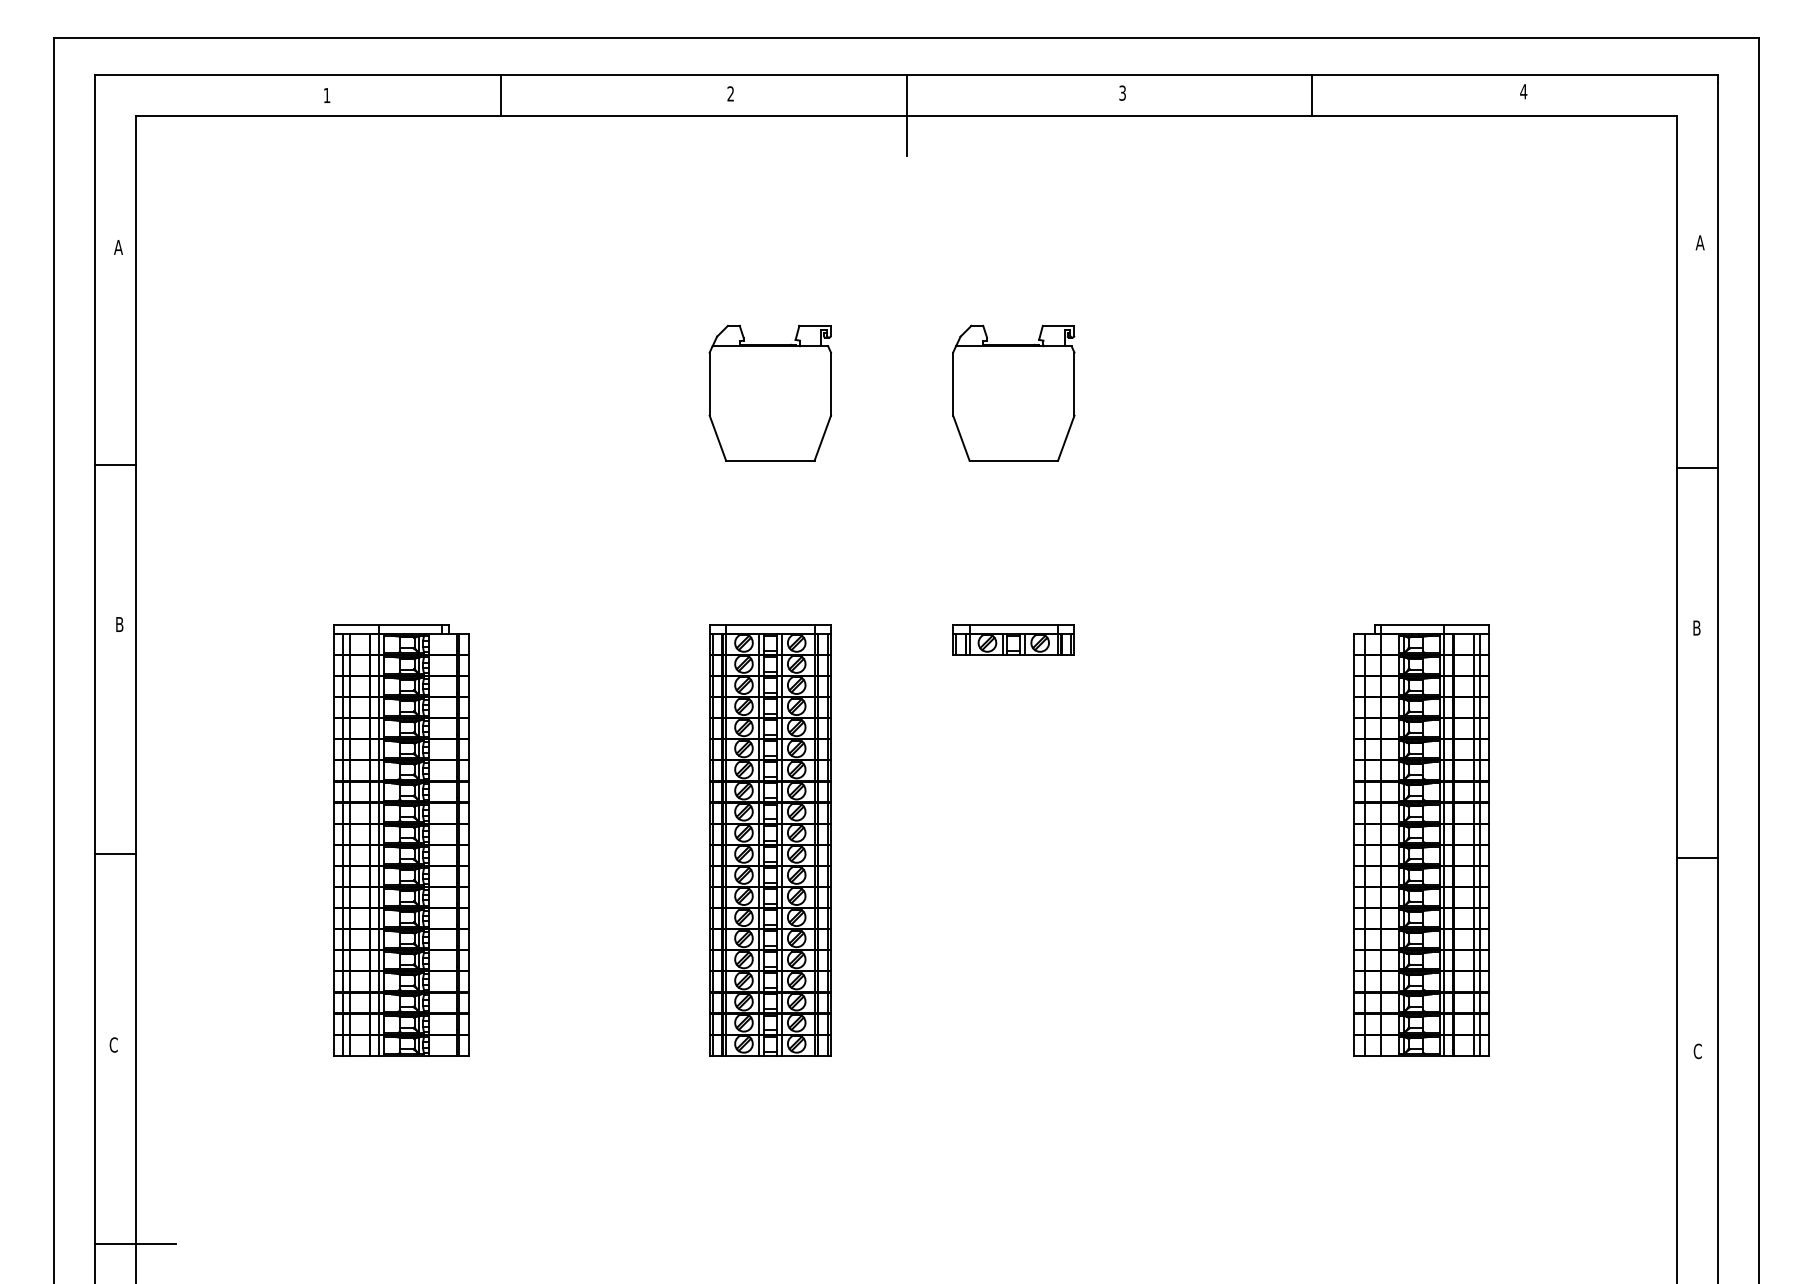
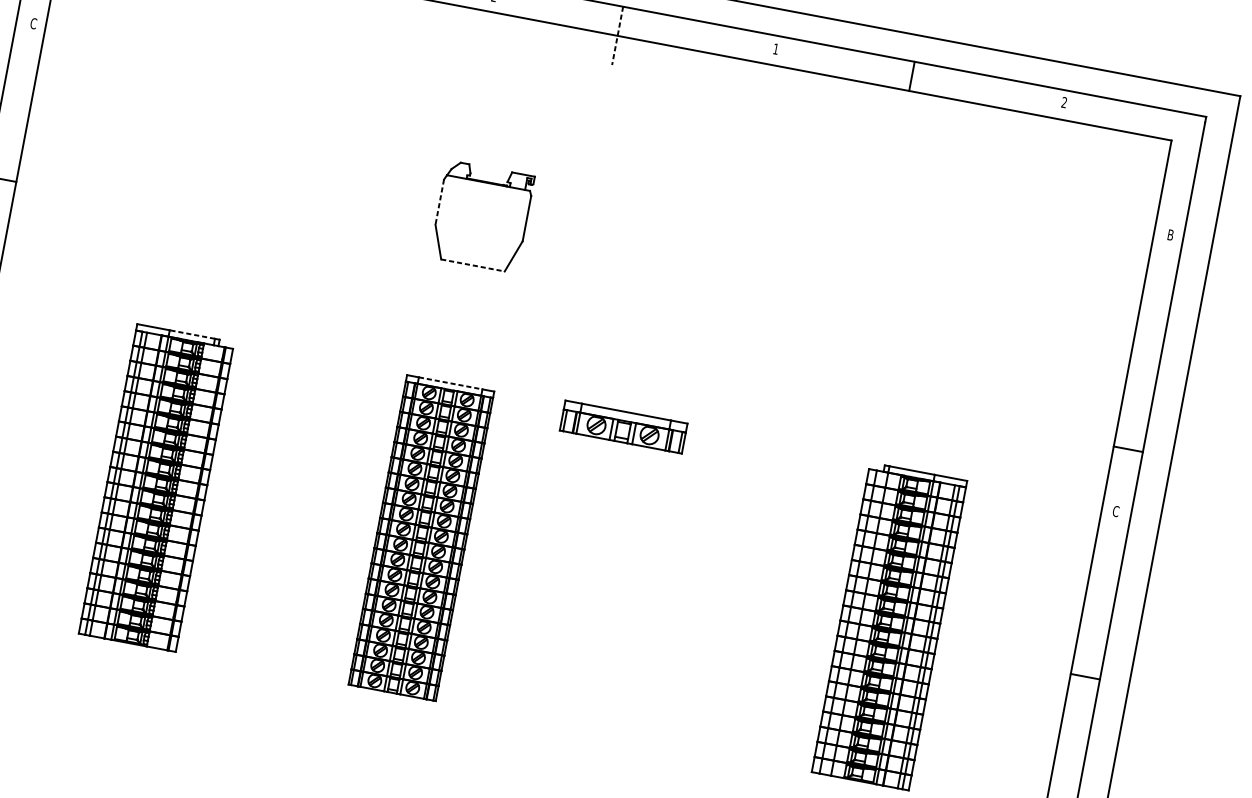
text: (1523, 91) -> (1064, 102), 4 -> 2
text: (1122, 92) -> (775, 48), 3 -> 1
line: (906, 115) -> (617, 35), solid -> dashed
text: (1699, 242) -> (1170, 234), A -> B
text: (118, 247) -> (33, 23), A -> C
line: (709, 384) -> (439, 202), solid -> dashed
part: (1013, 392) -> (656, 249), removed
line: (770, 460) -> (473, 265), solid -> dashed
line: (1697, 468) -> (1128, 449), moved
line: (410, 624) -> (192, 334), solid -> dashed
line: (770, 624) -> (450, 383), solid -> dashed
text: (1696, 627) -> (1115, 510), B -> C
part: (1013, 639) -> (623, 426), size x1.4

